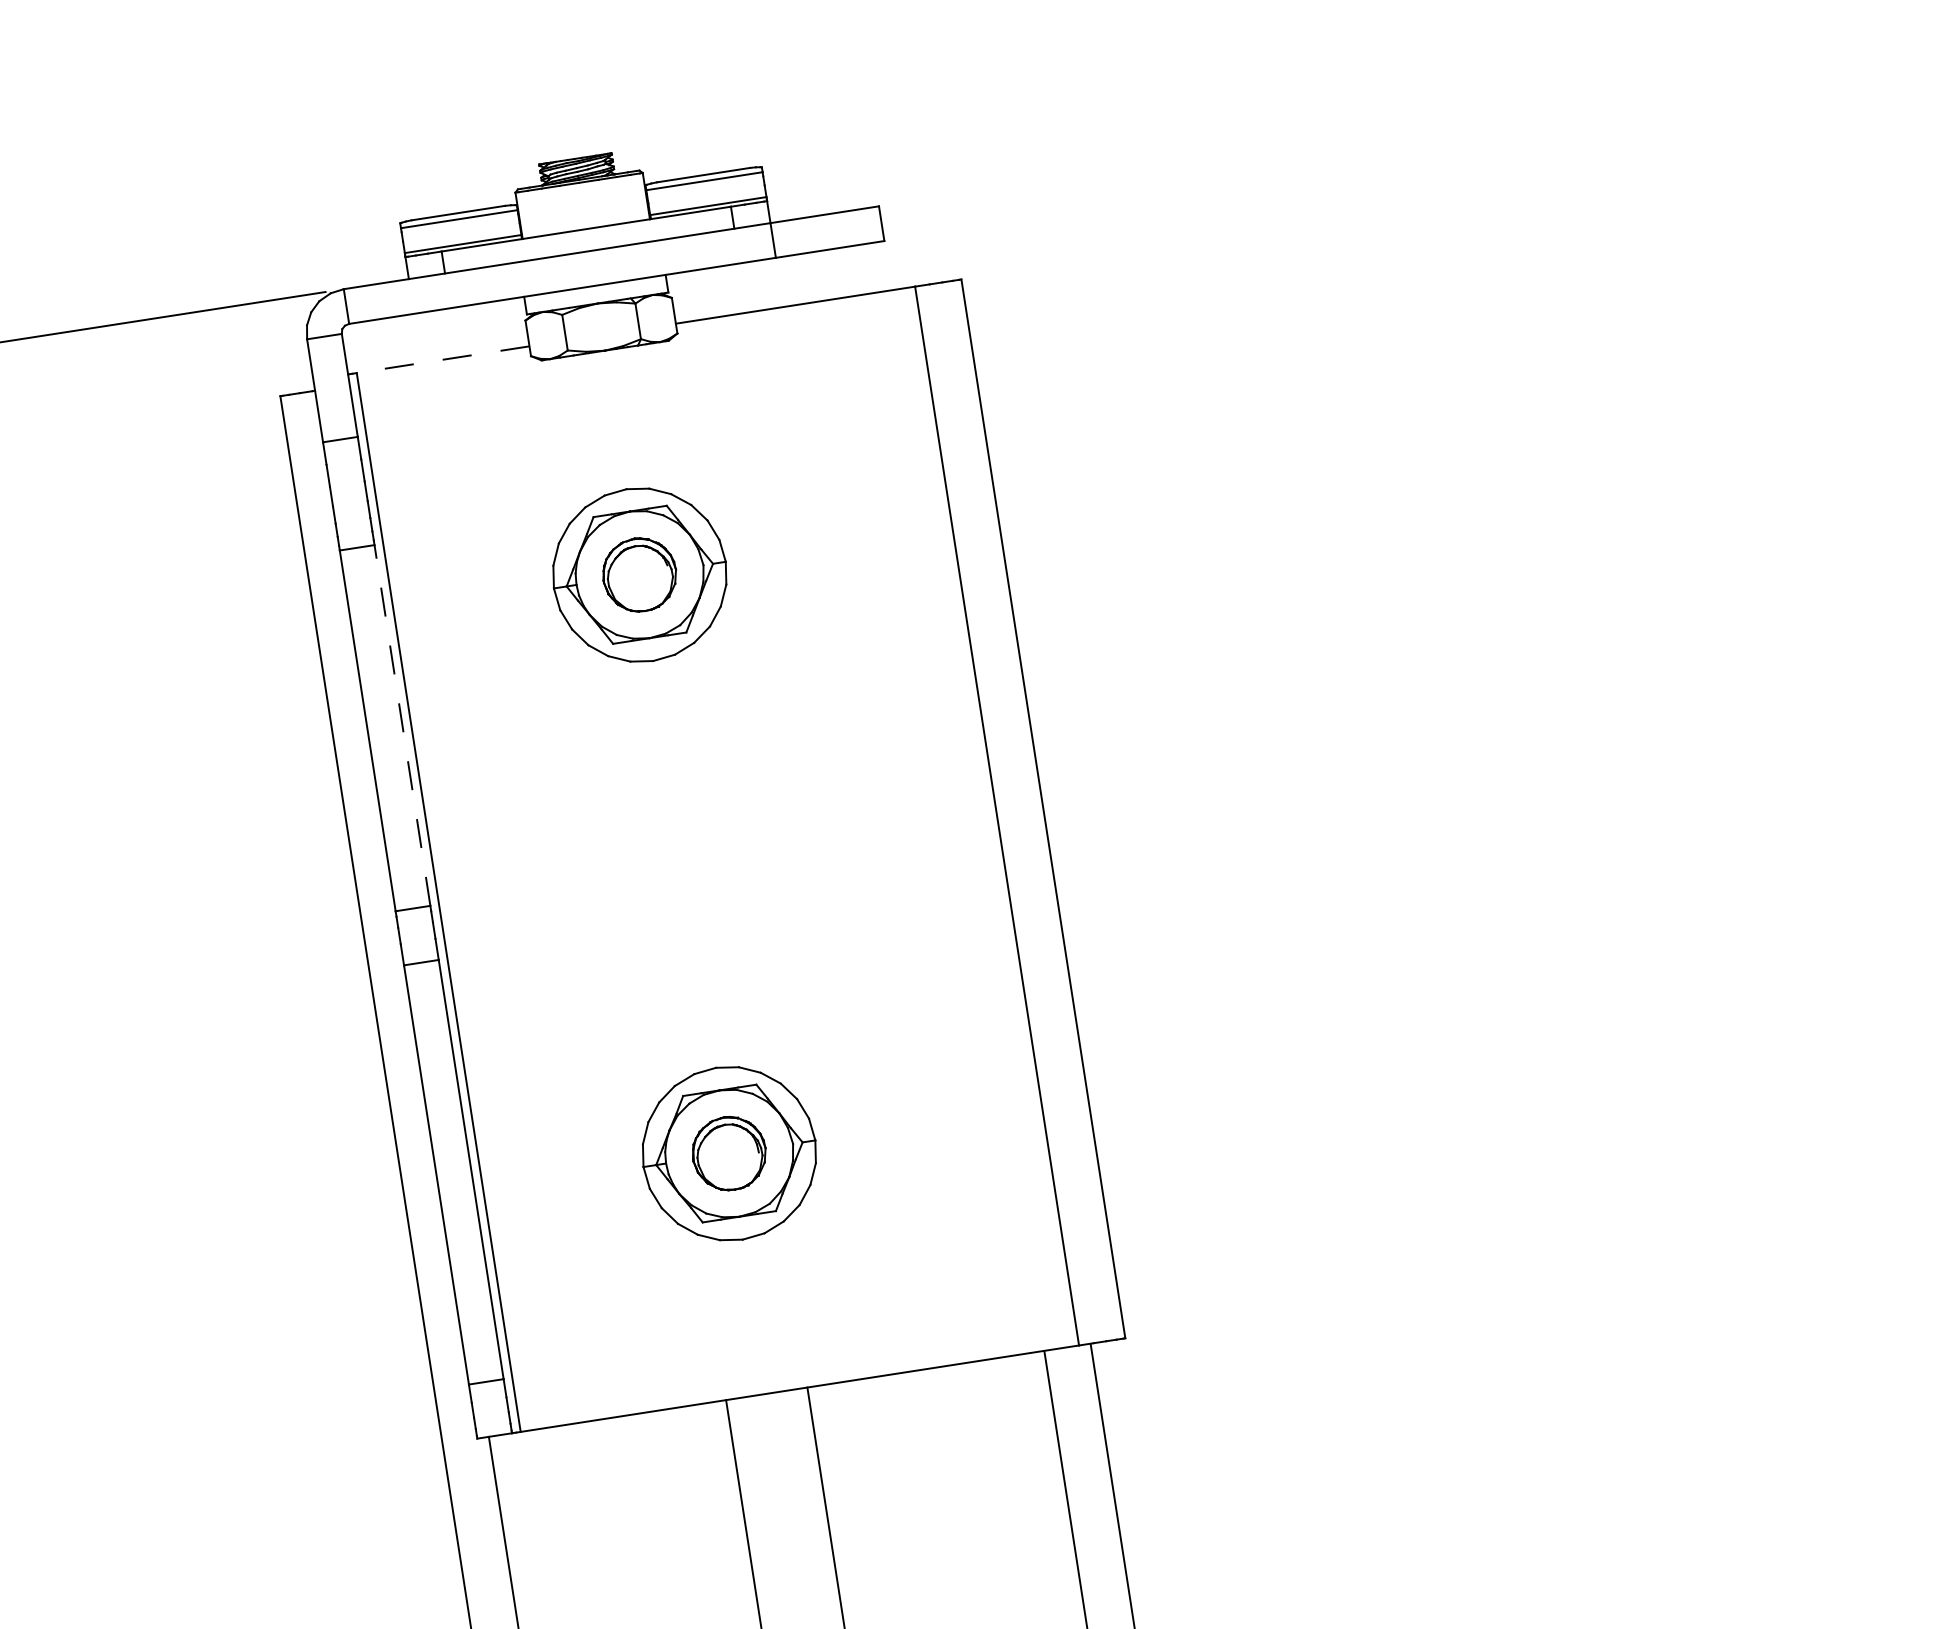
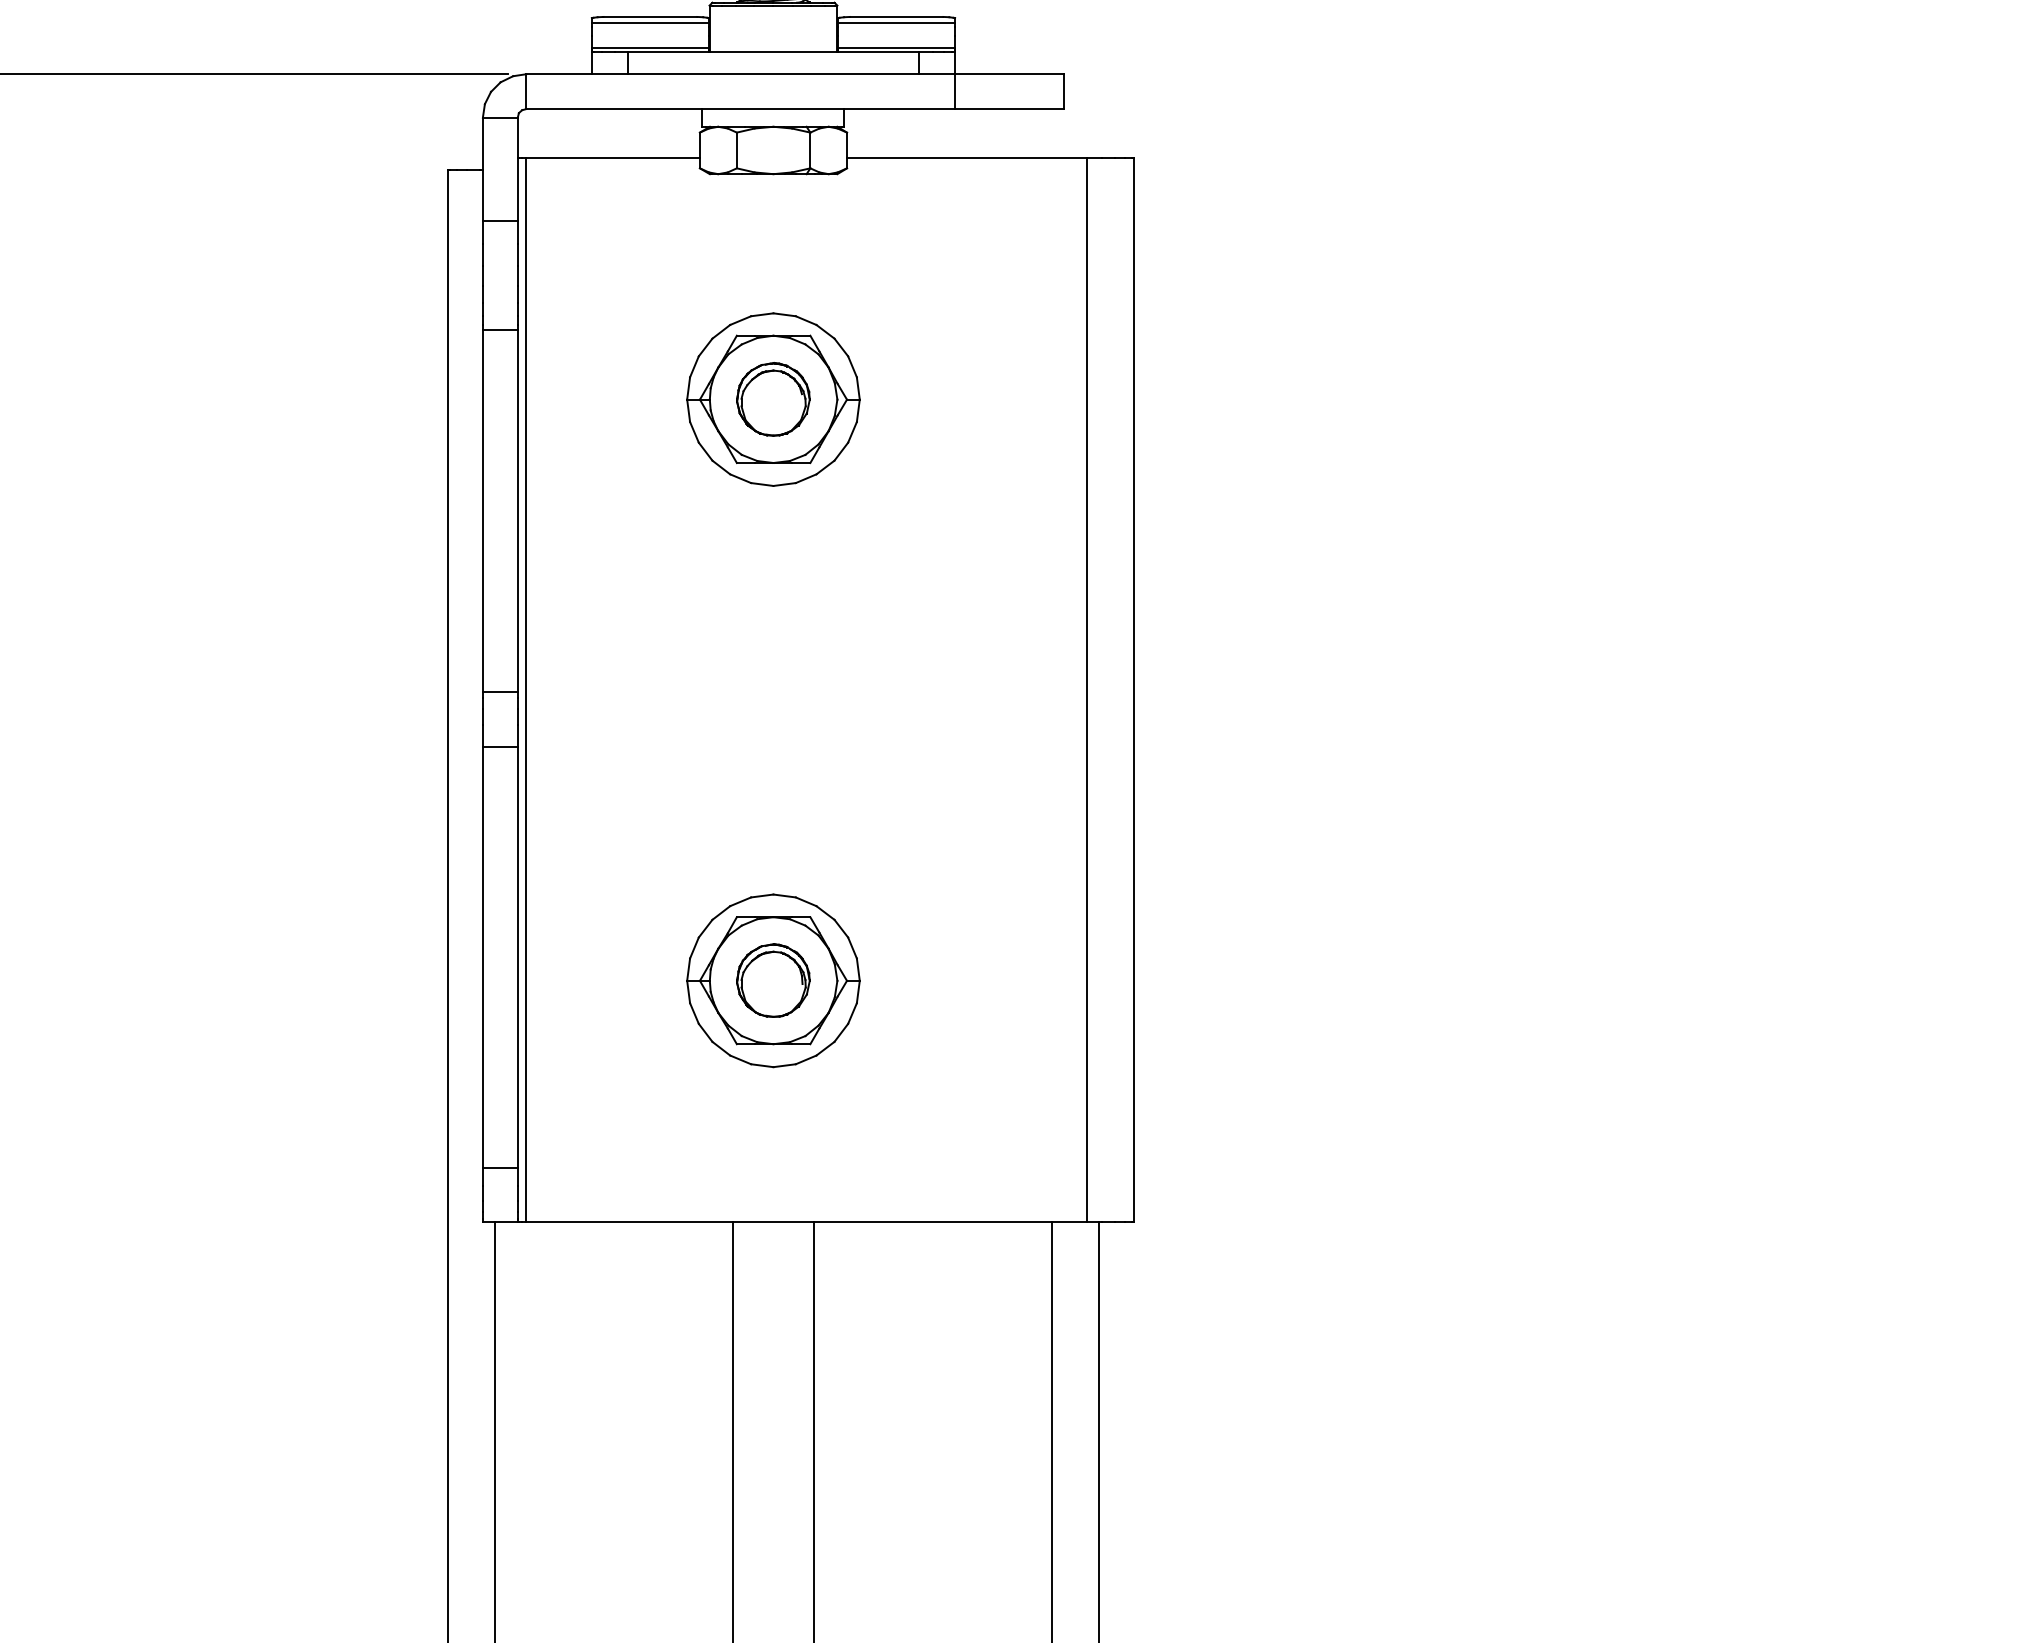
line: (443, 359) -> (613, 158), dashed -> solid
line: (402, 724) -> (517, 510), dashed -> solid

